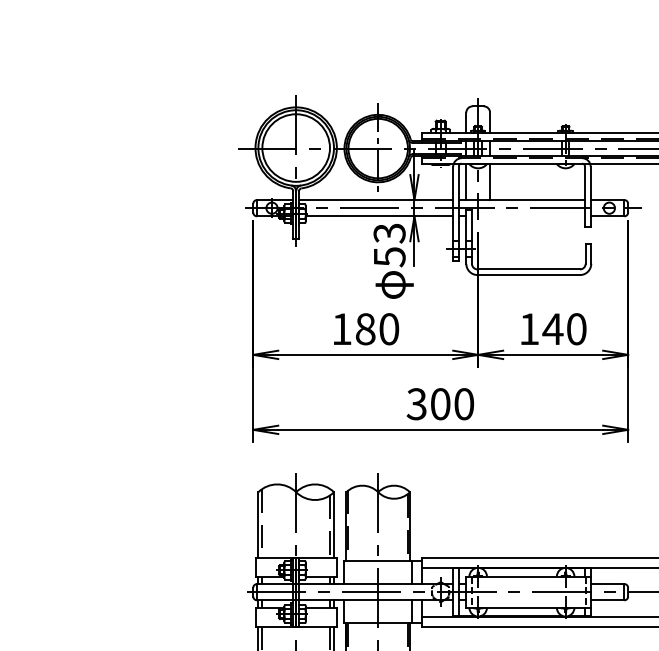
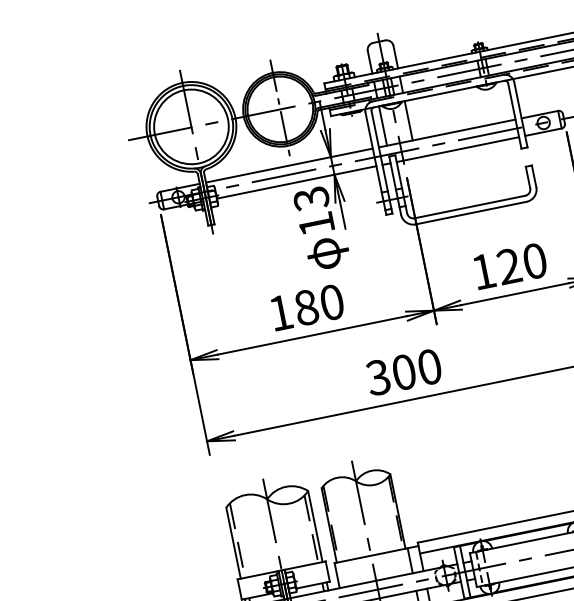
line: (528, 216) -> (457, 149), added
text: (389, 257) -> (316, 224), 53 -> 13
text: (552, 328) -> (508, 265), 140 -> 120

